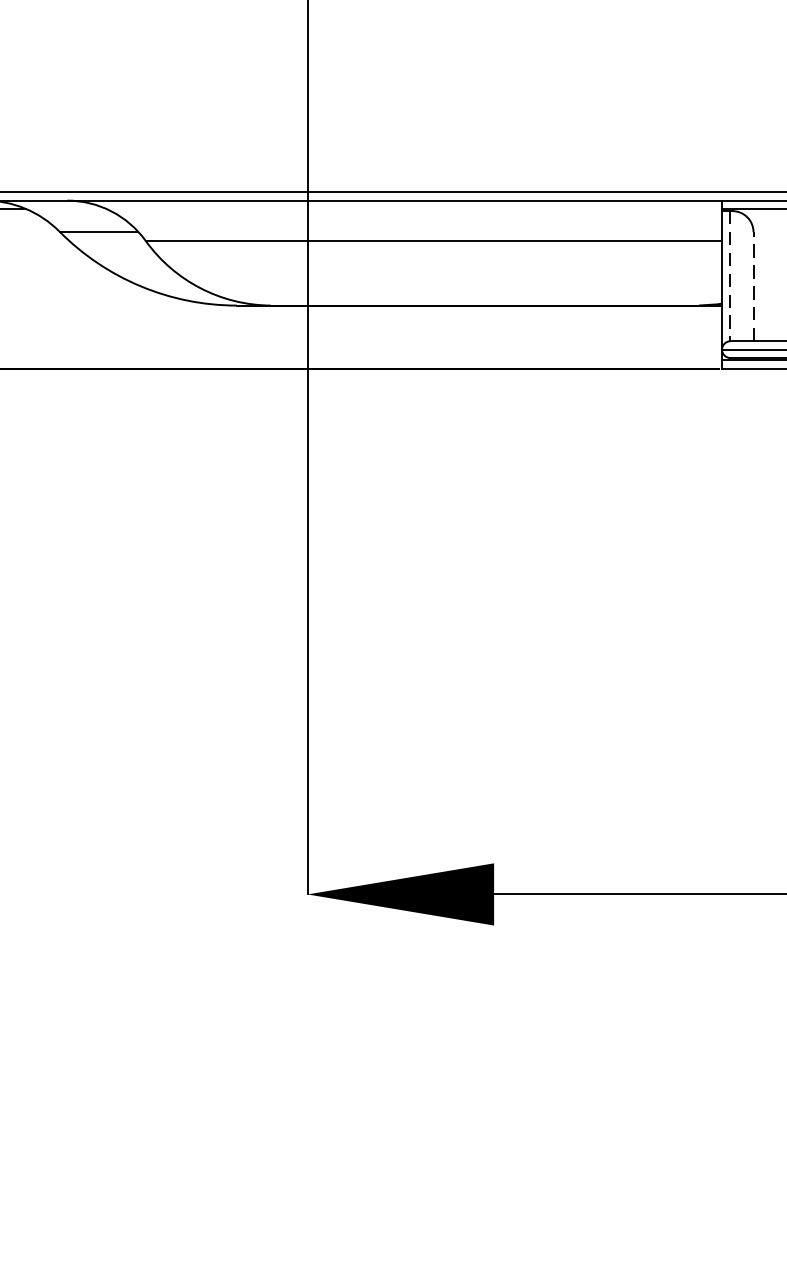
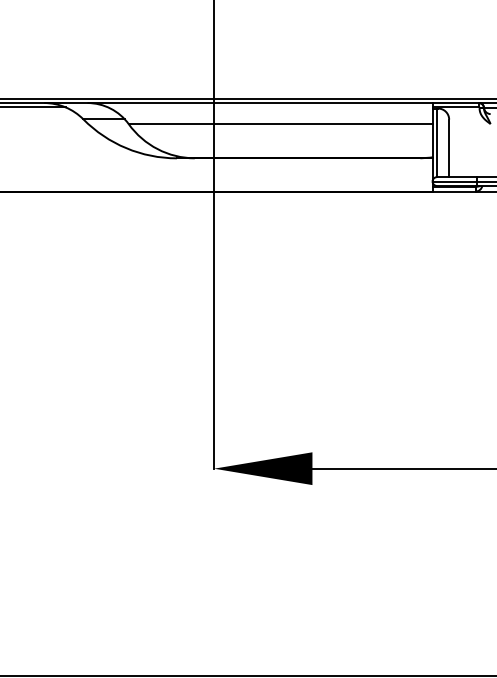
line: (731, 277) -> (437, 143), dashed -> solid
line: (754, 286) -> (449, 148), dashed -> solid

